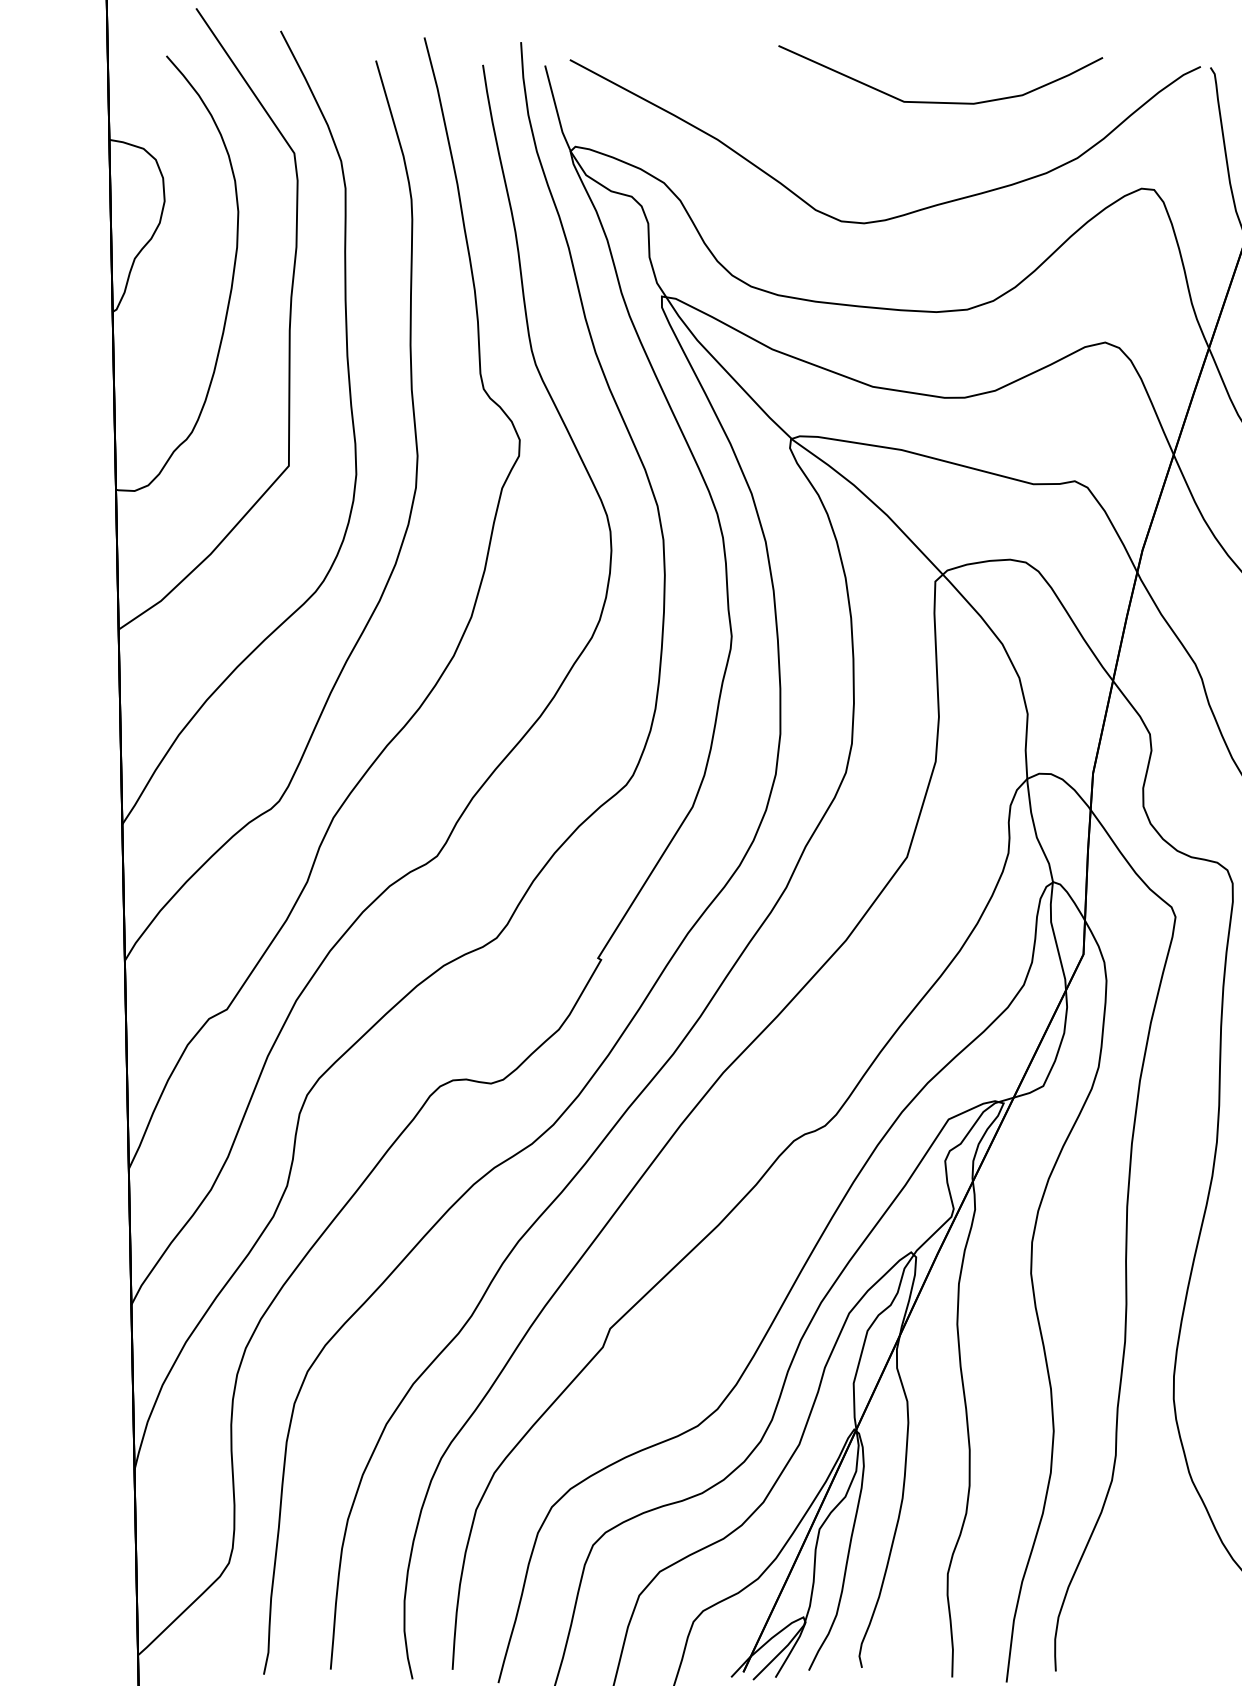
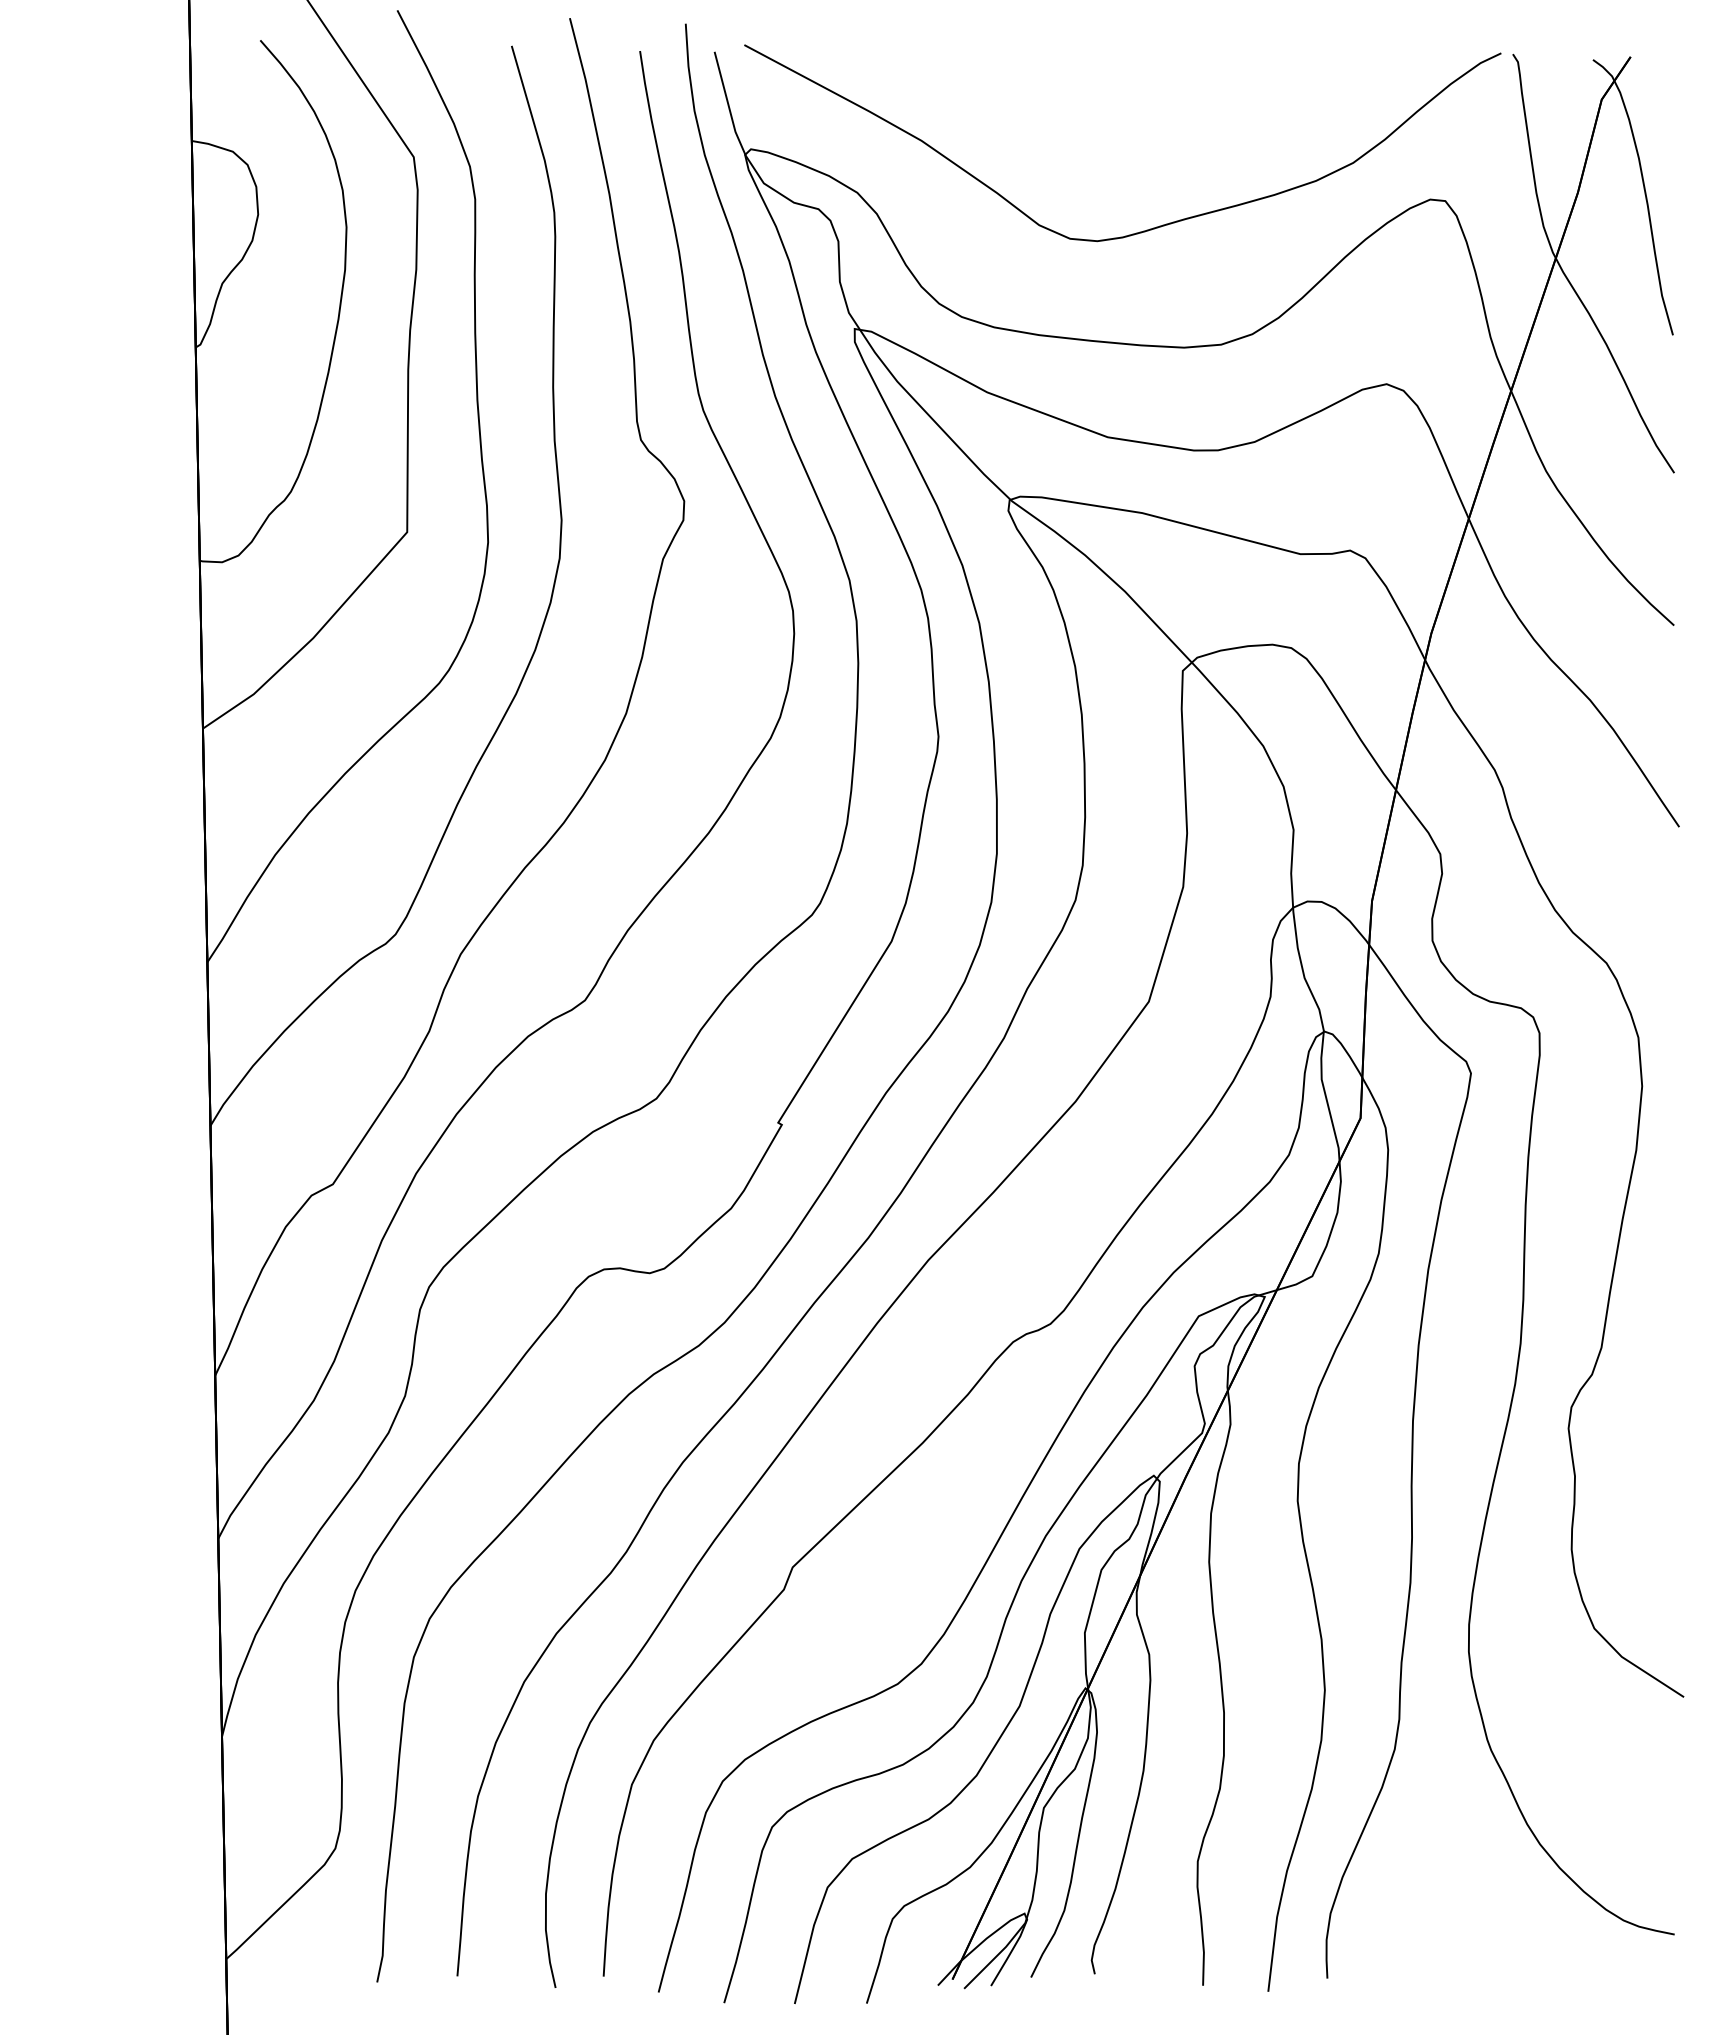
curve: (940, 101) -> (1188, 95), removed

